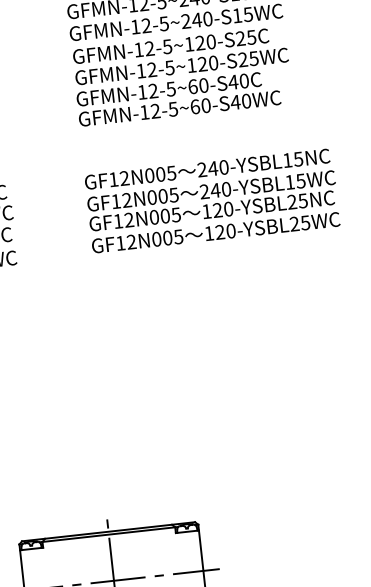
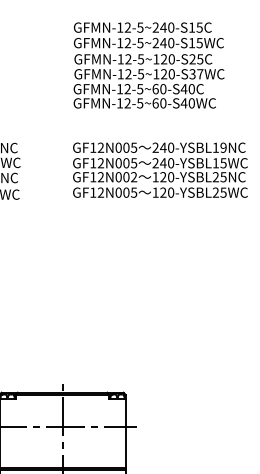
text: (248, 59) -> (196, 74), GFMN-12-5~120-S25WC -> GFMN-12-5~120-S37WC
text: (298, 158) -> (223, 147), 240-YSBL15NC -> 240-YSBL19NC
text: (176, 215) -> (134, 177), GF12N005 -> GF12N002

